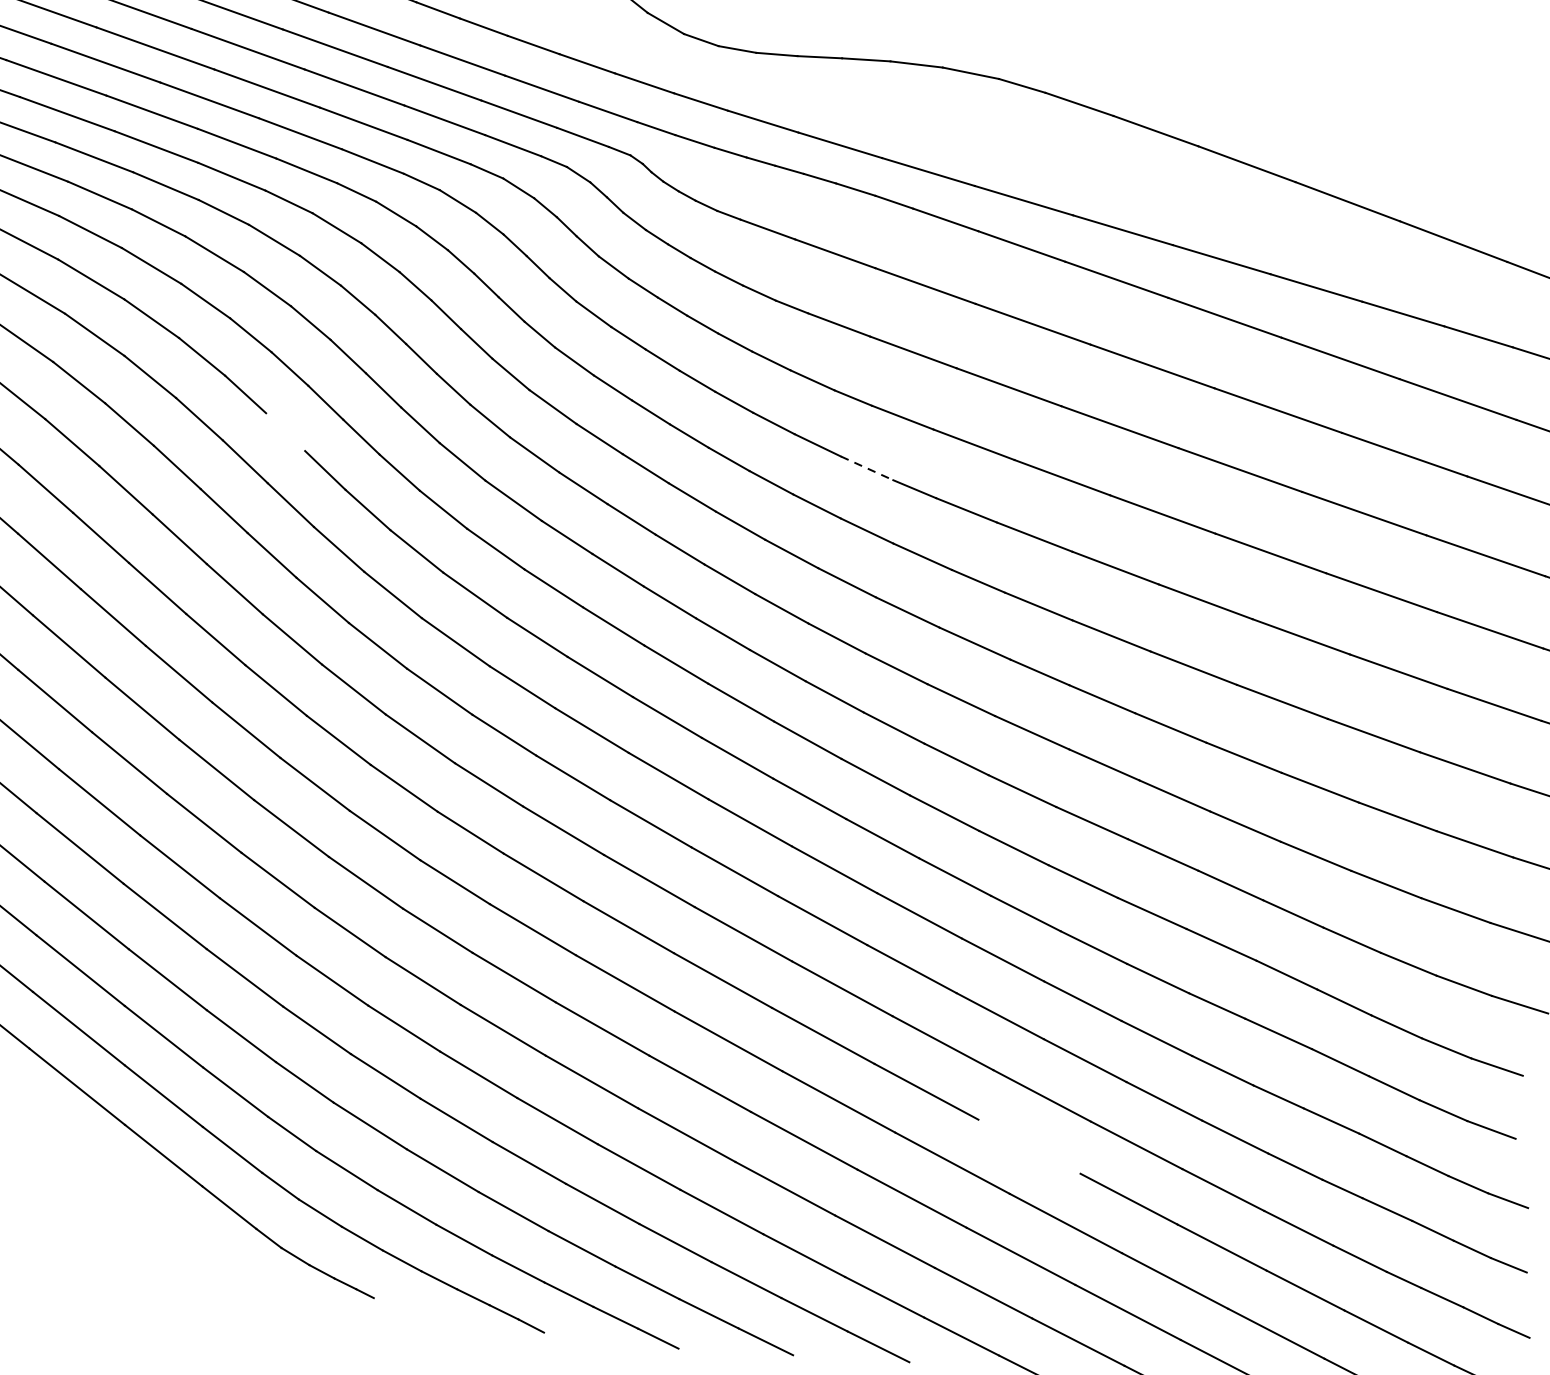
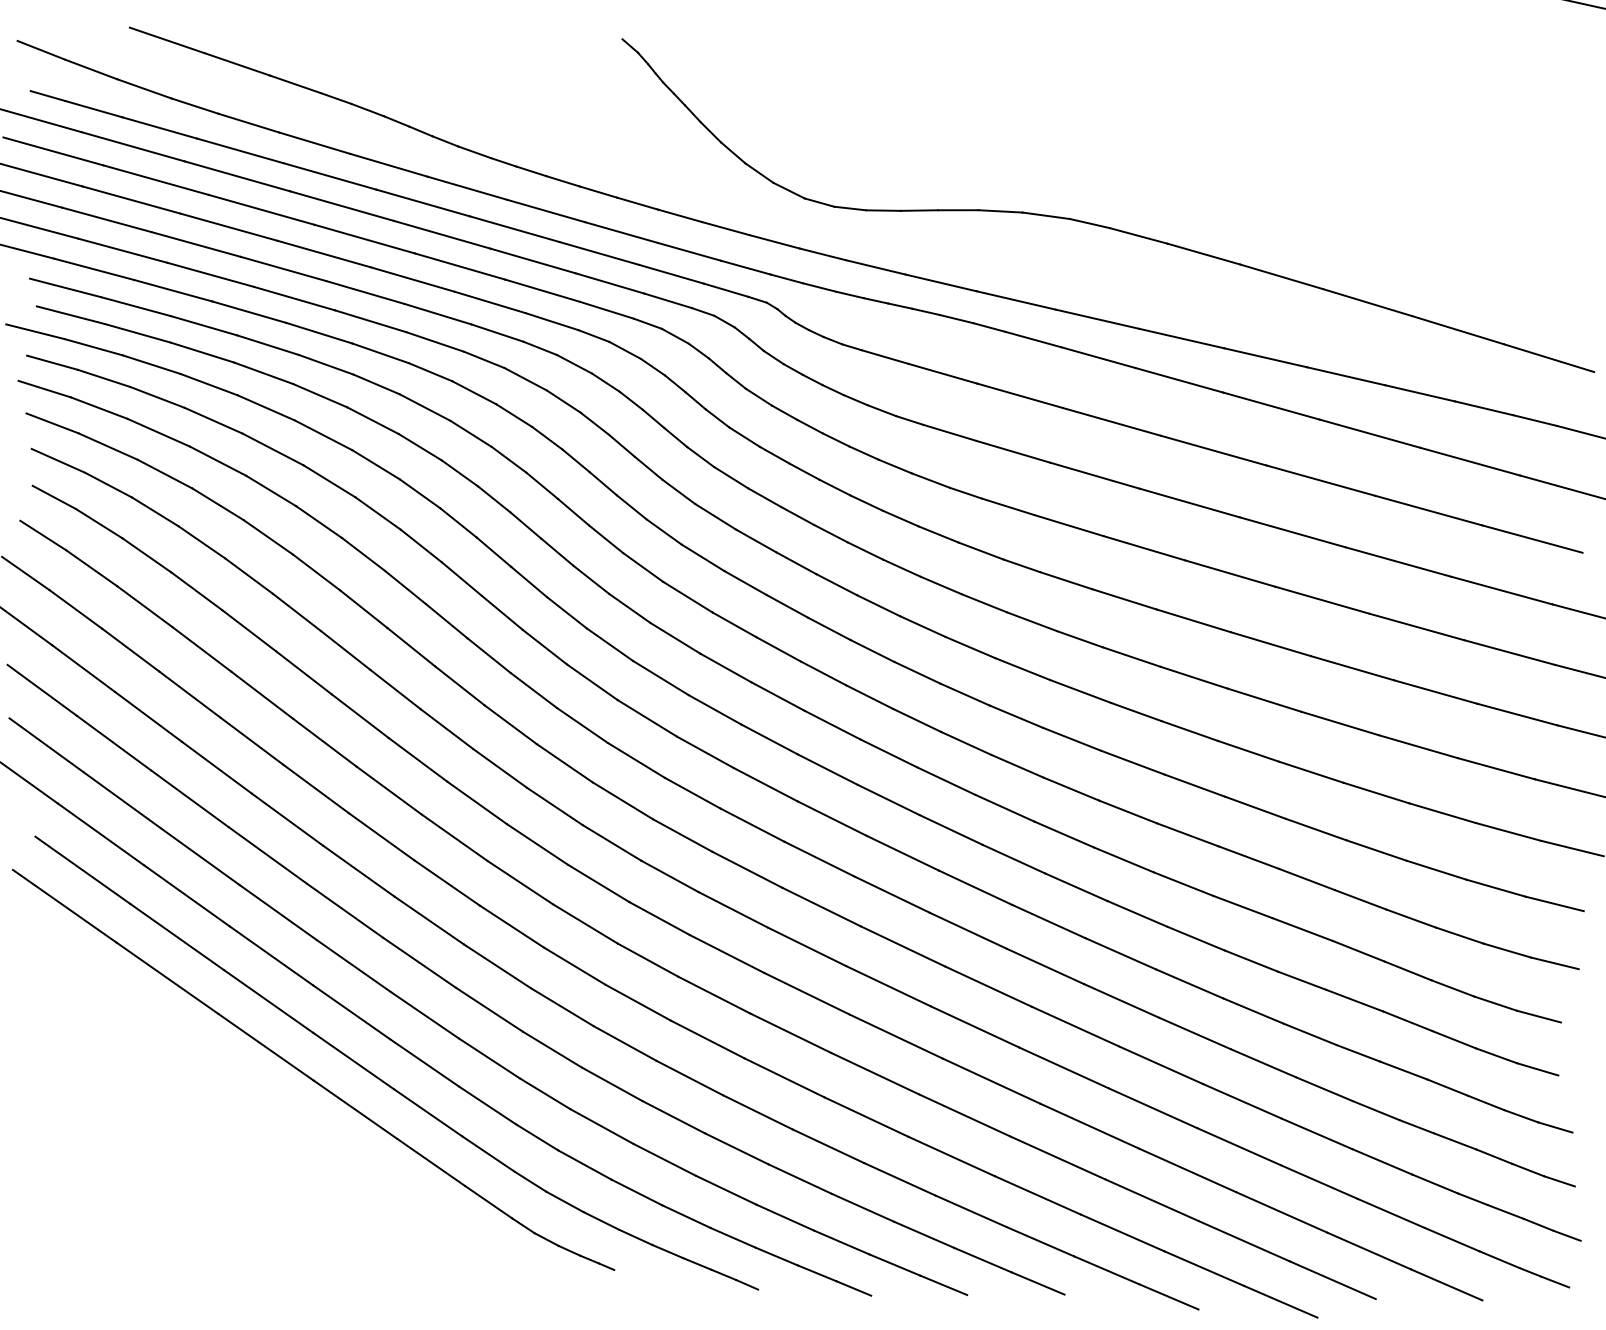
line: (285, 431) -> (493, 551), added
line: (867, 468) -> (981, 551), dashed -> solid
line: (1029, 1146) -> (1153, 1108), added

